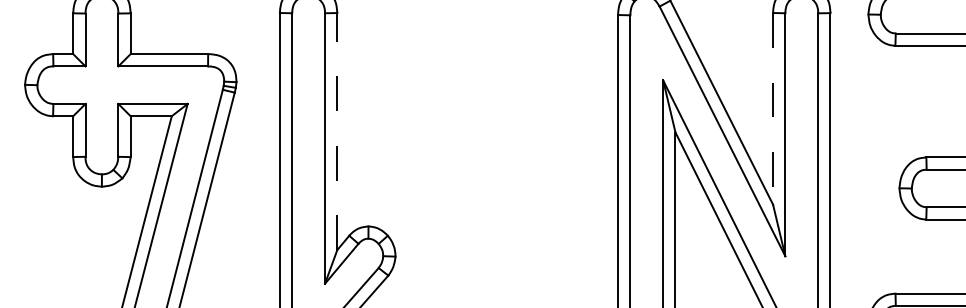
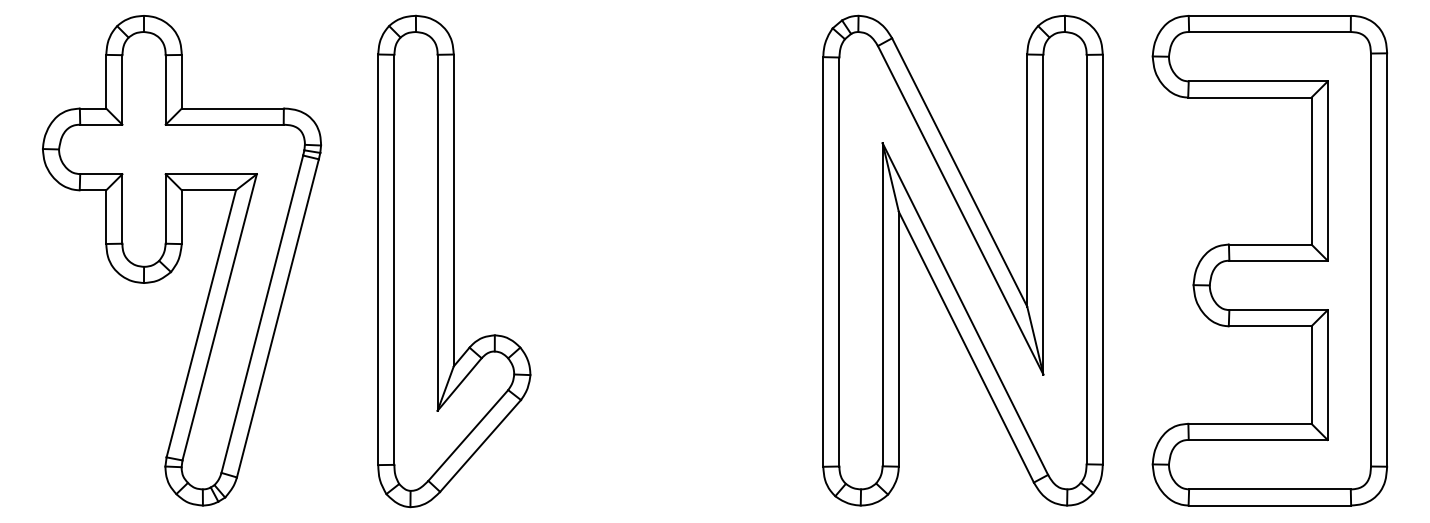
line: (773, 109) -> (1027, 181), dashed -> solid
line: (337, 131) -> (453, 210), dashed -> solid

